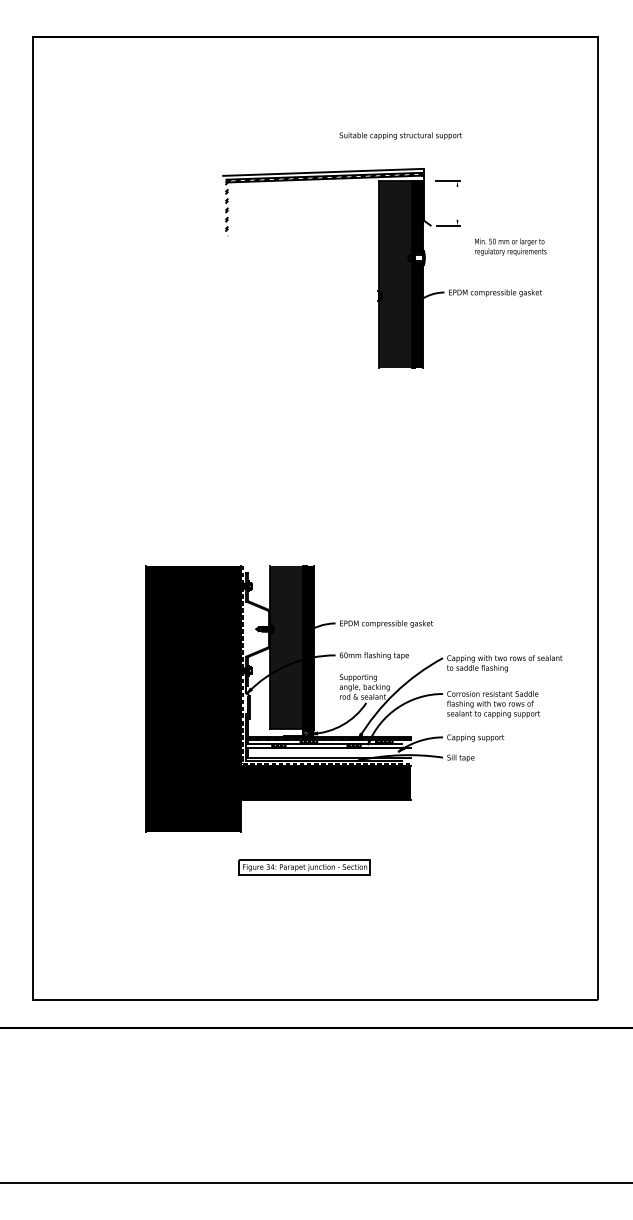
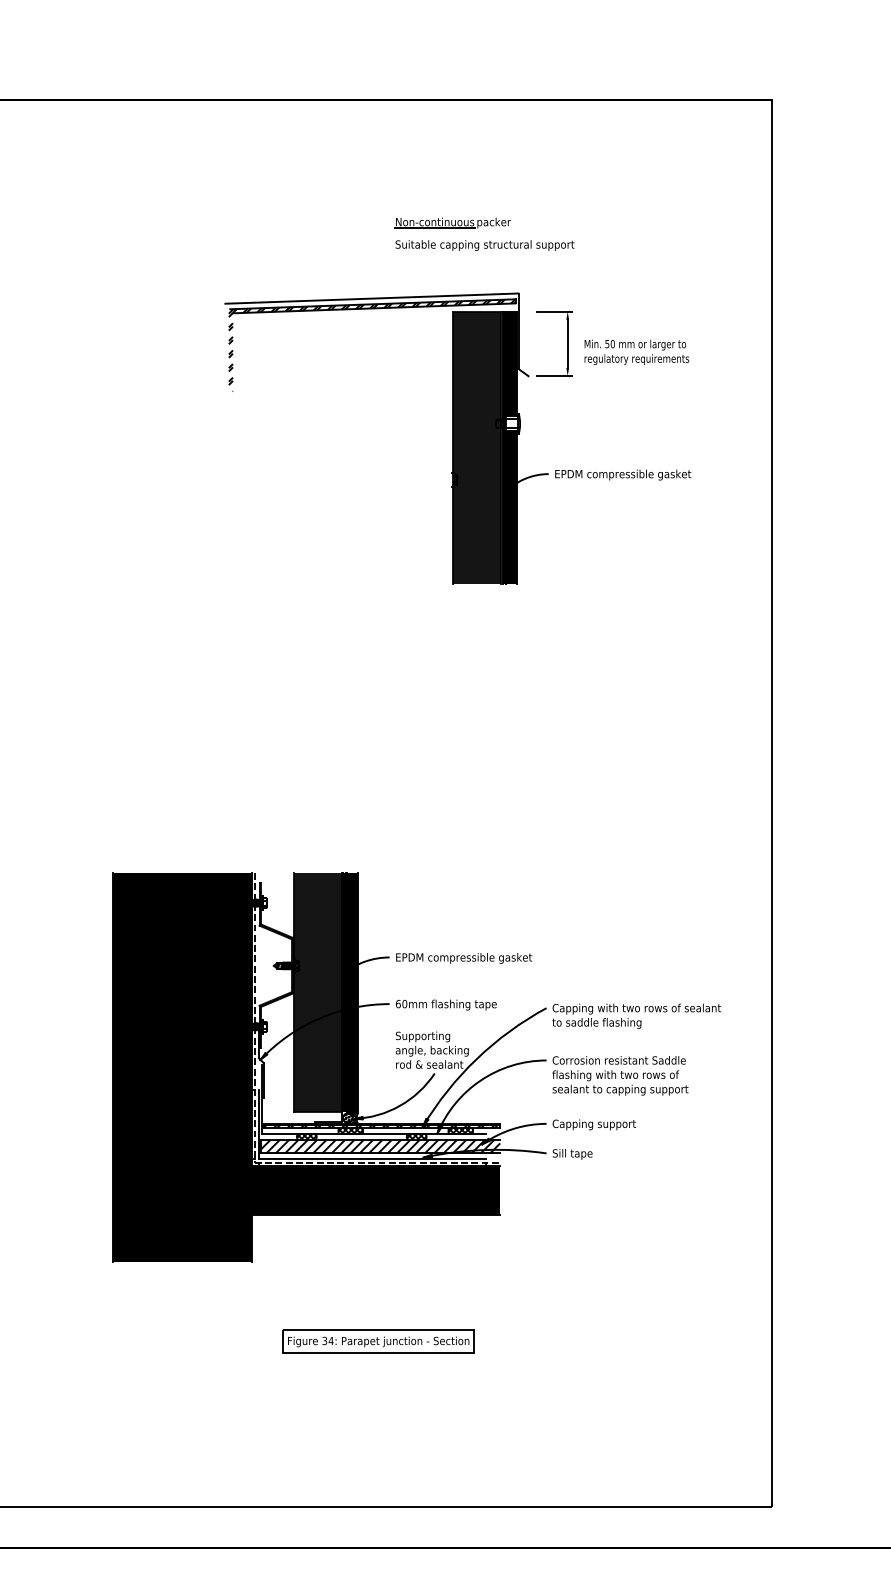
part: (378, 120) -> (452, 222), added
line: (457, 202) -> (567, 342), added
text: (510, 246) -> (636, 351), moved
hatch: (329, 752) -> (380, 1145), added
part: (304, 867) -> (377, 1341), moved

